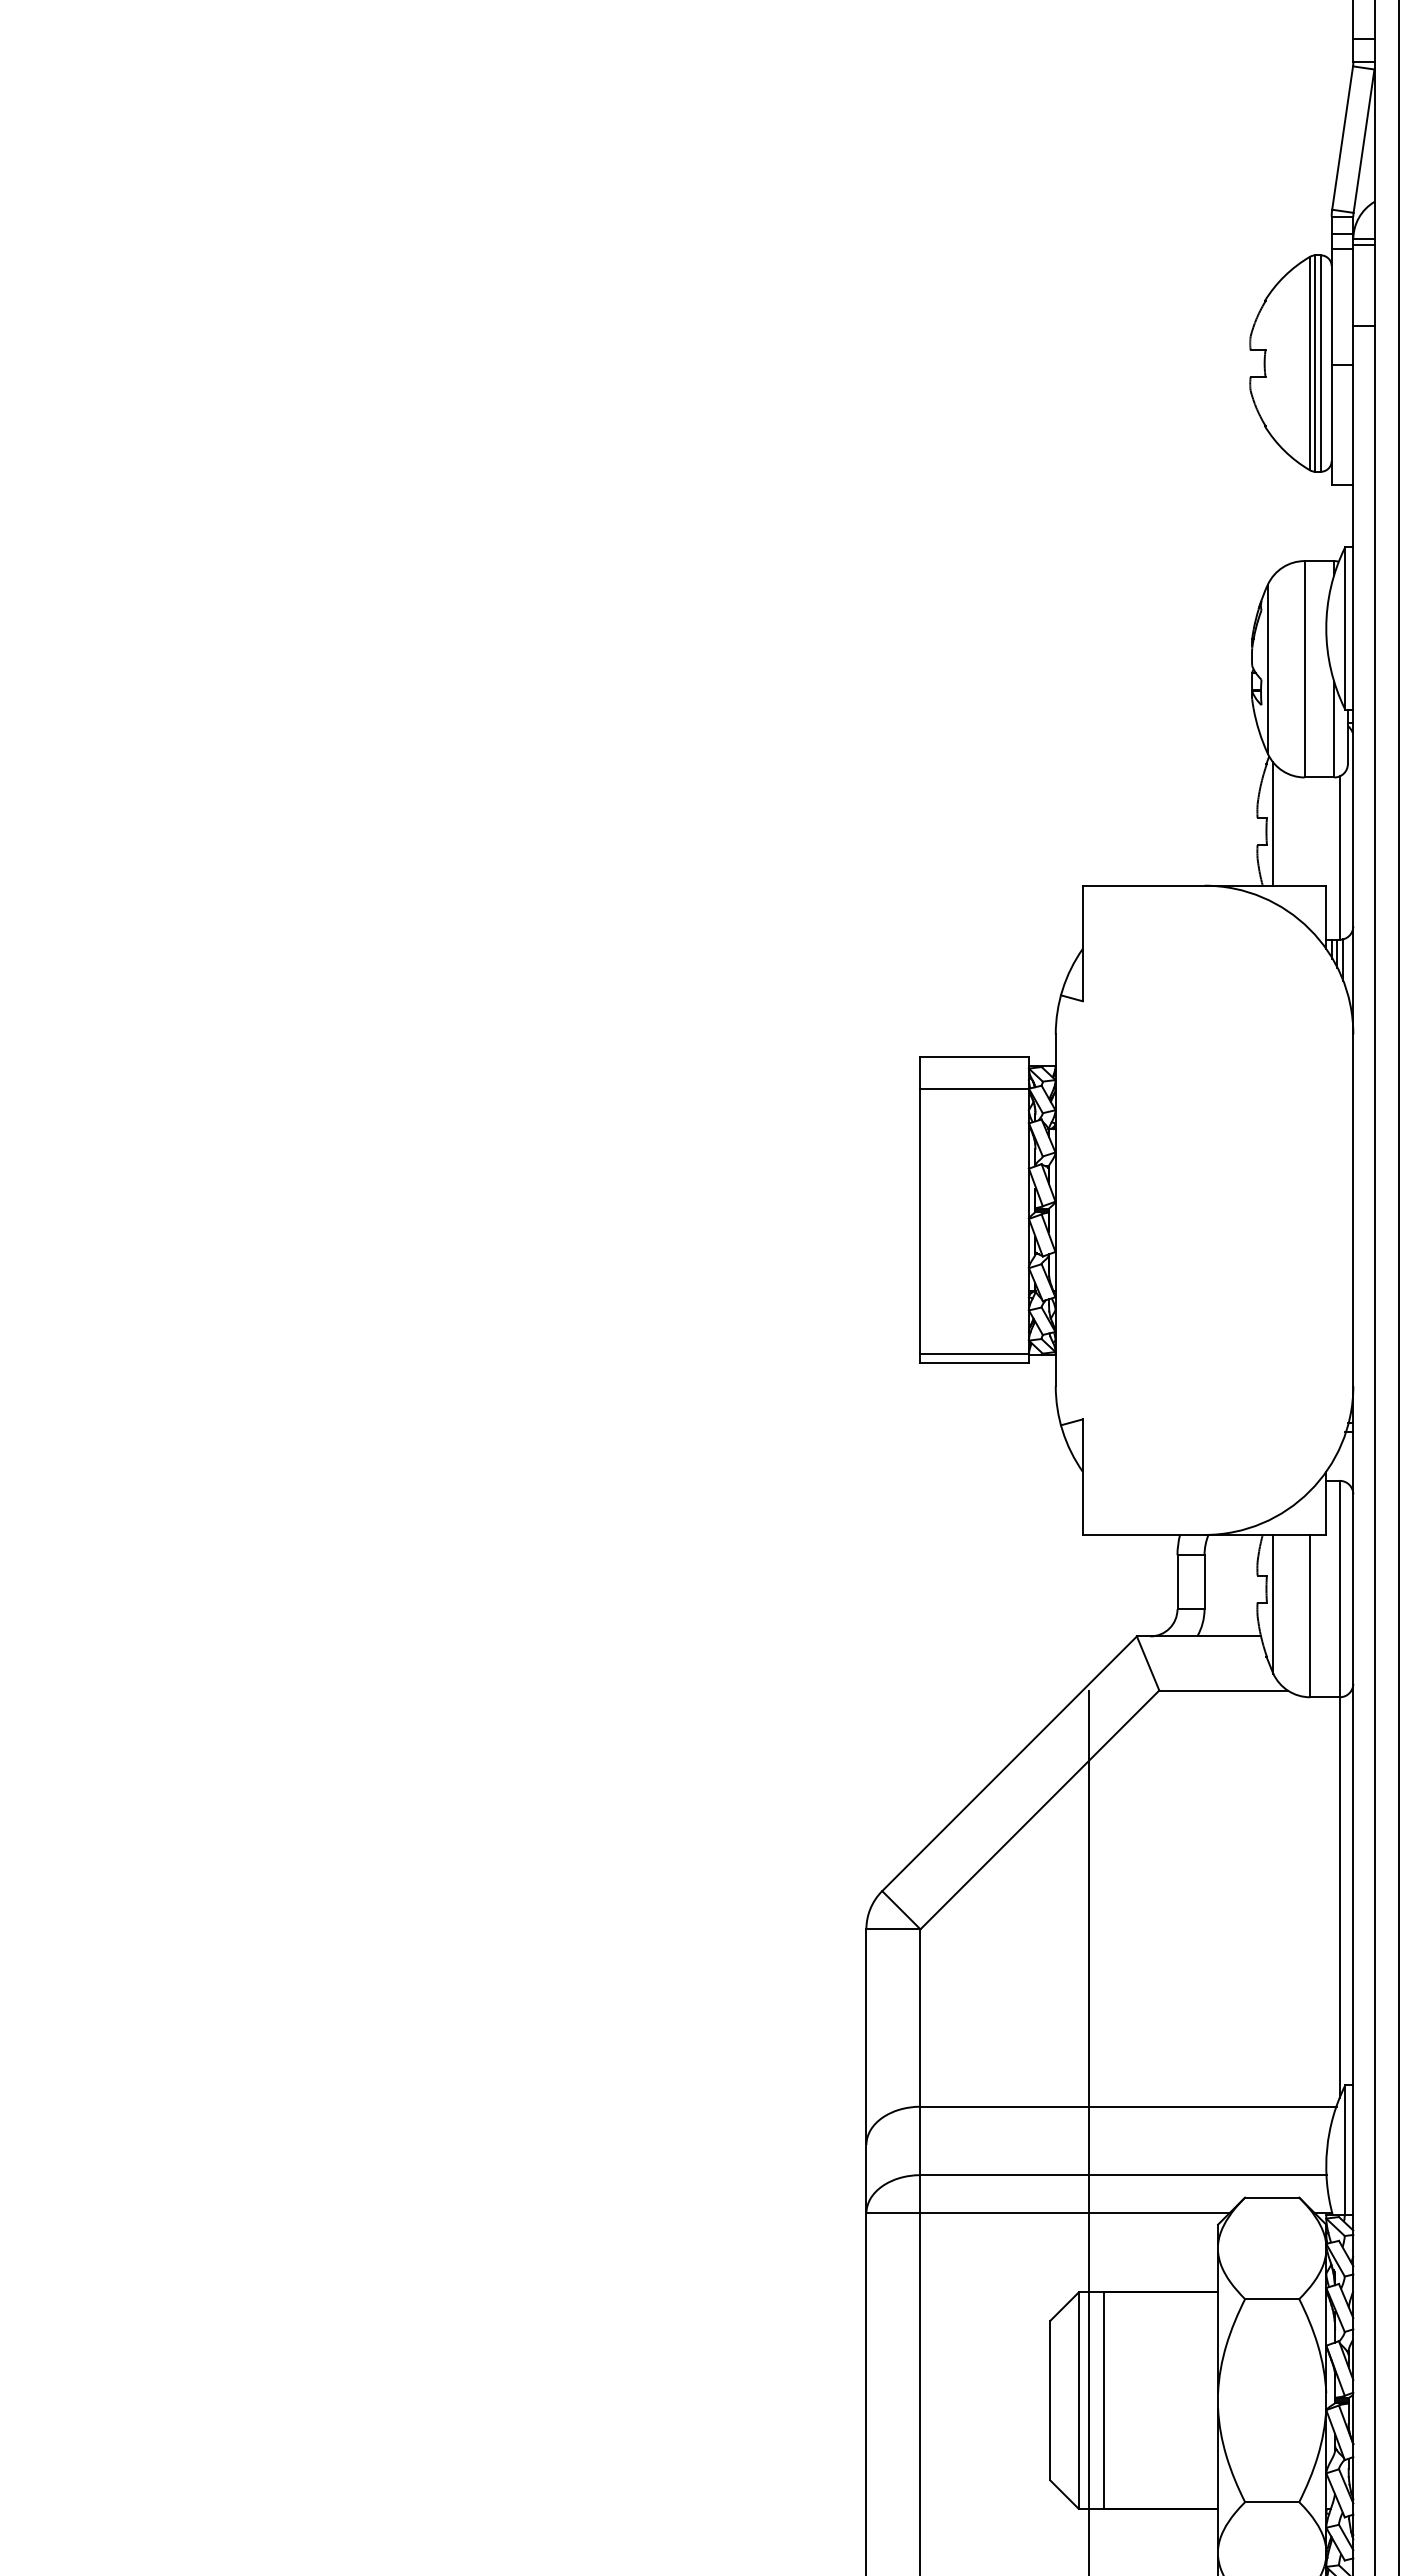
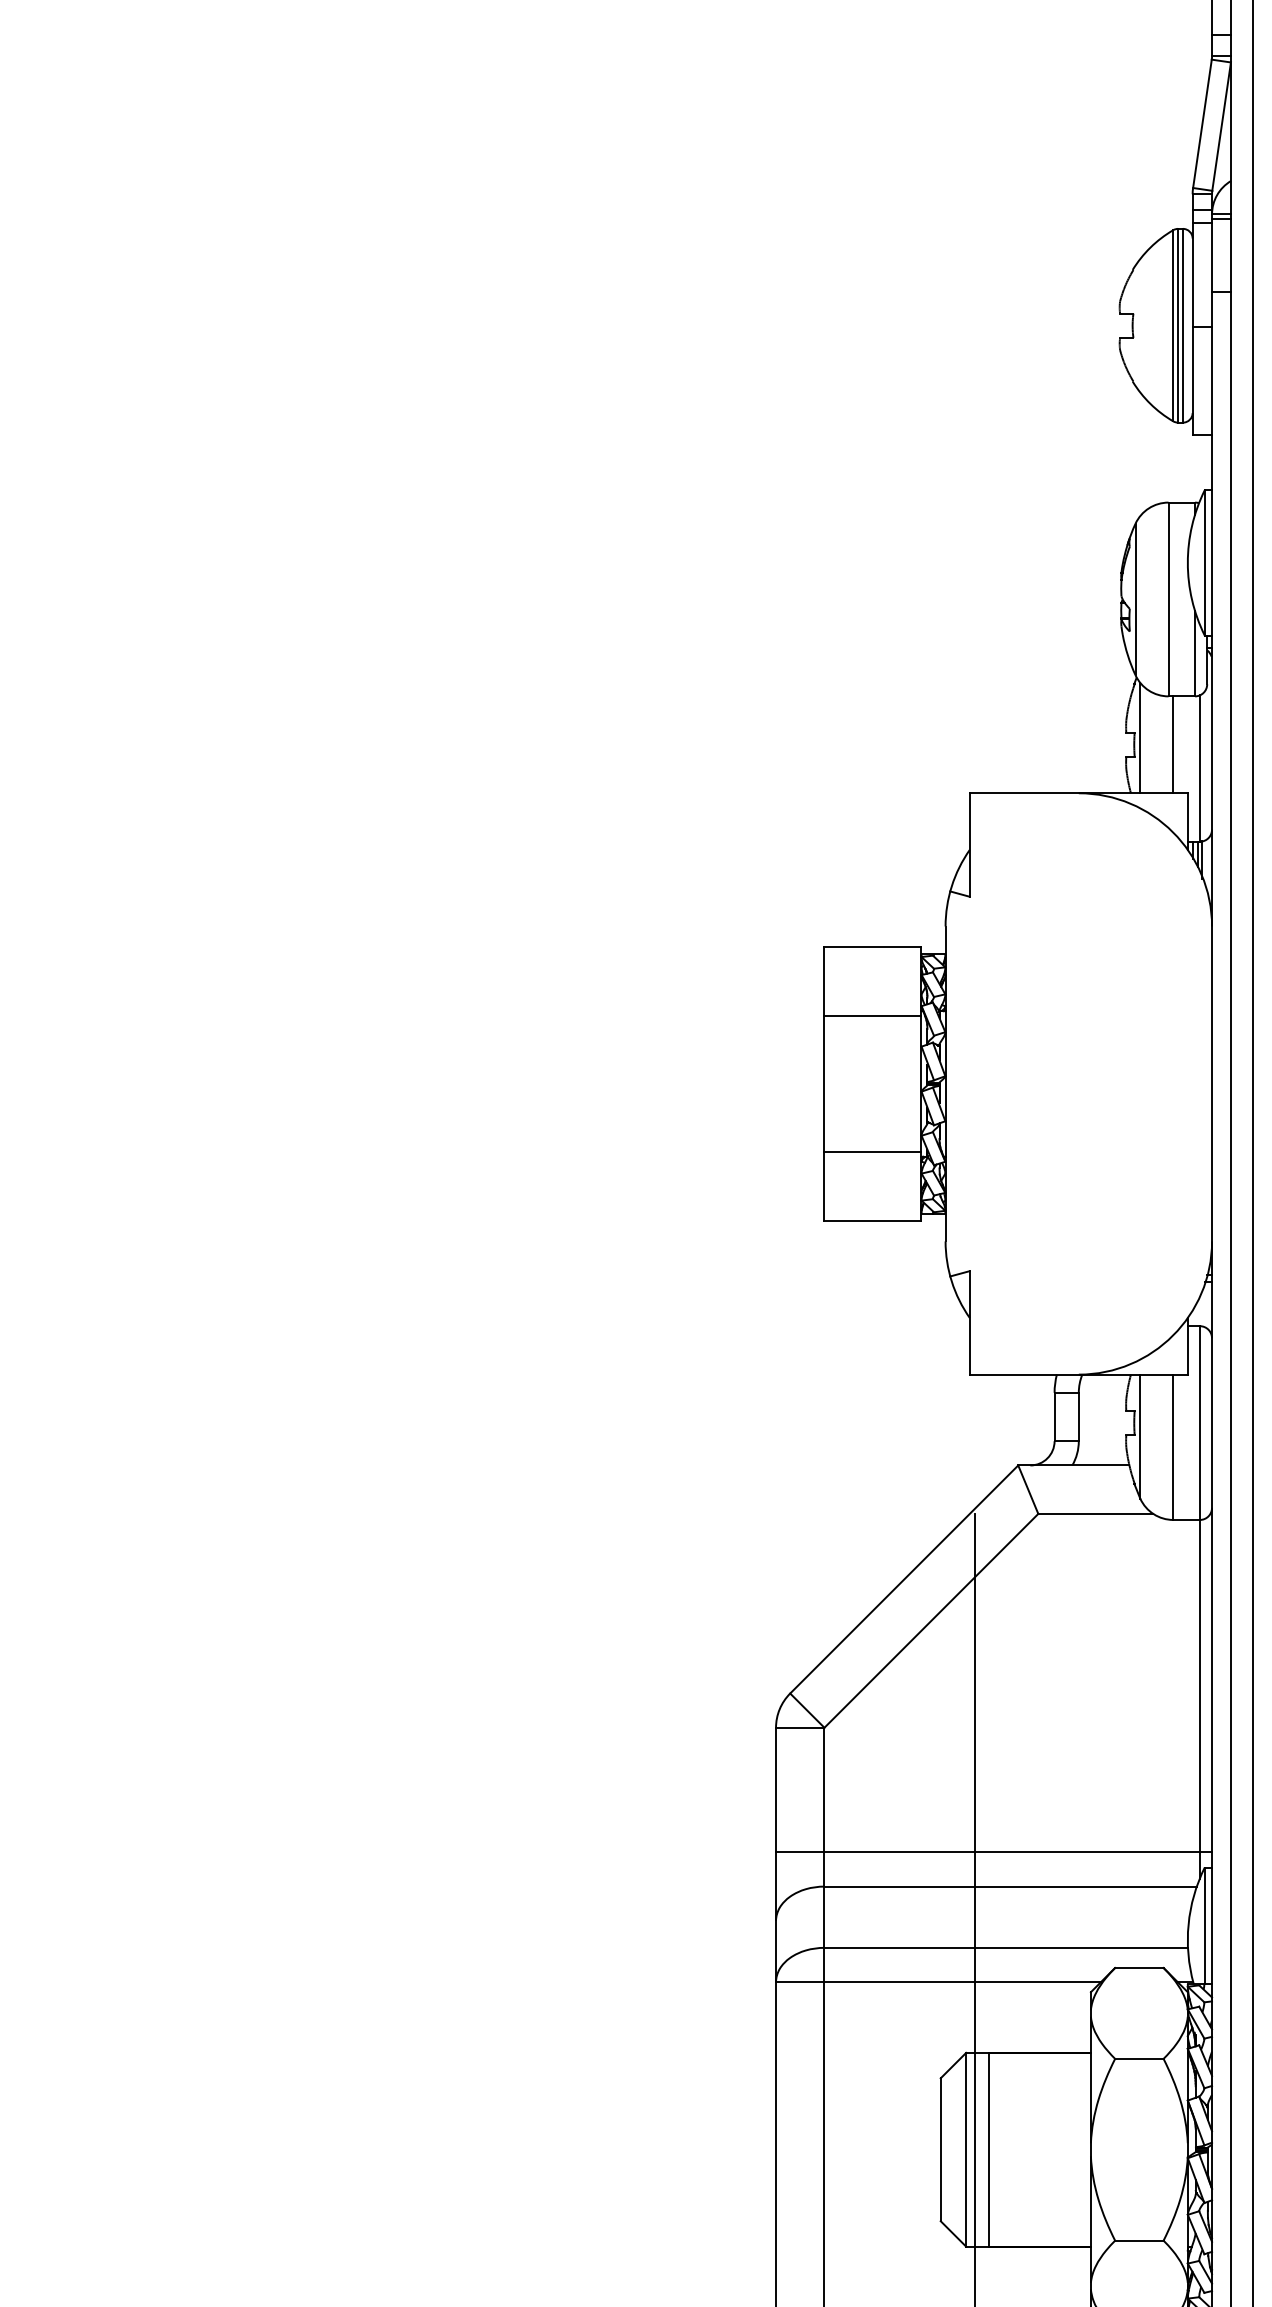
line: (1310, 831) -> (1173, 744), added
line: (974, 1088) -> (872, 1015), moved
line: (974, 1353) -> (872, 1152), moved
line: (1109, 2068) -> (993, 1852), added

